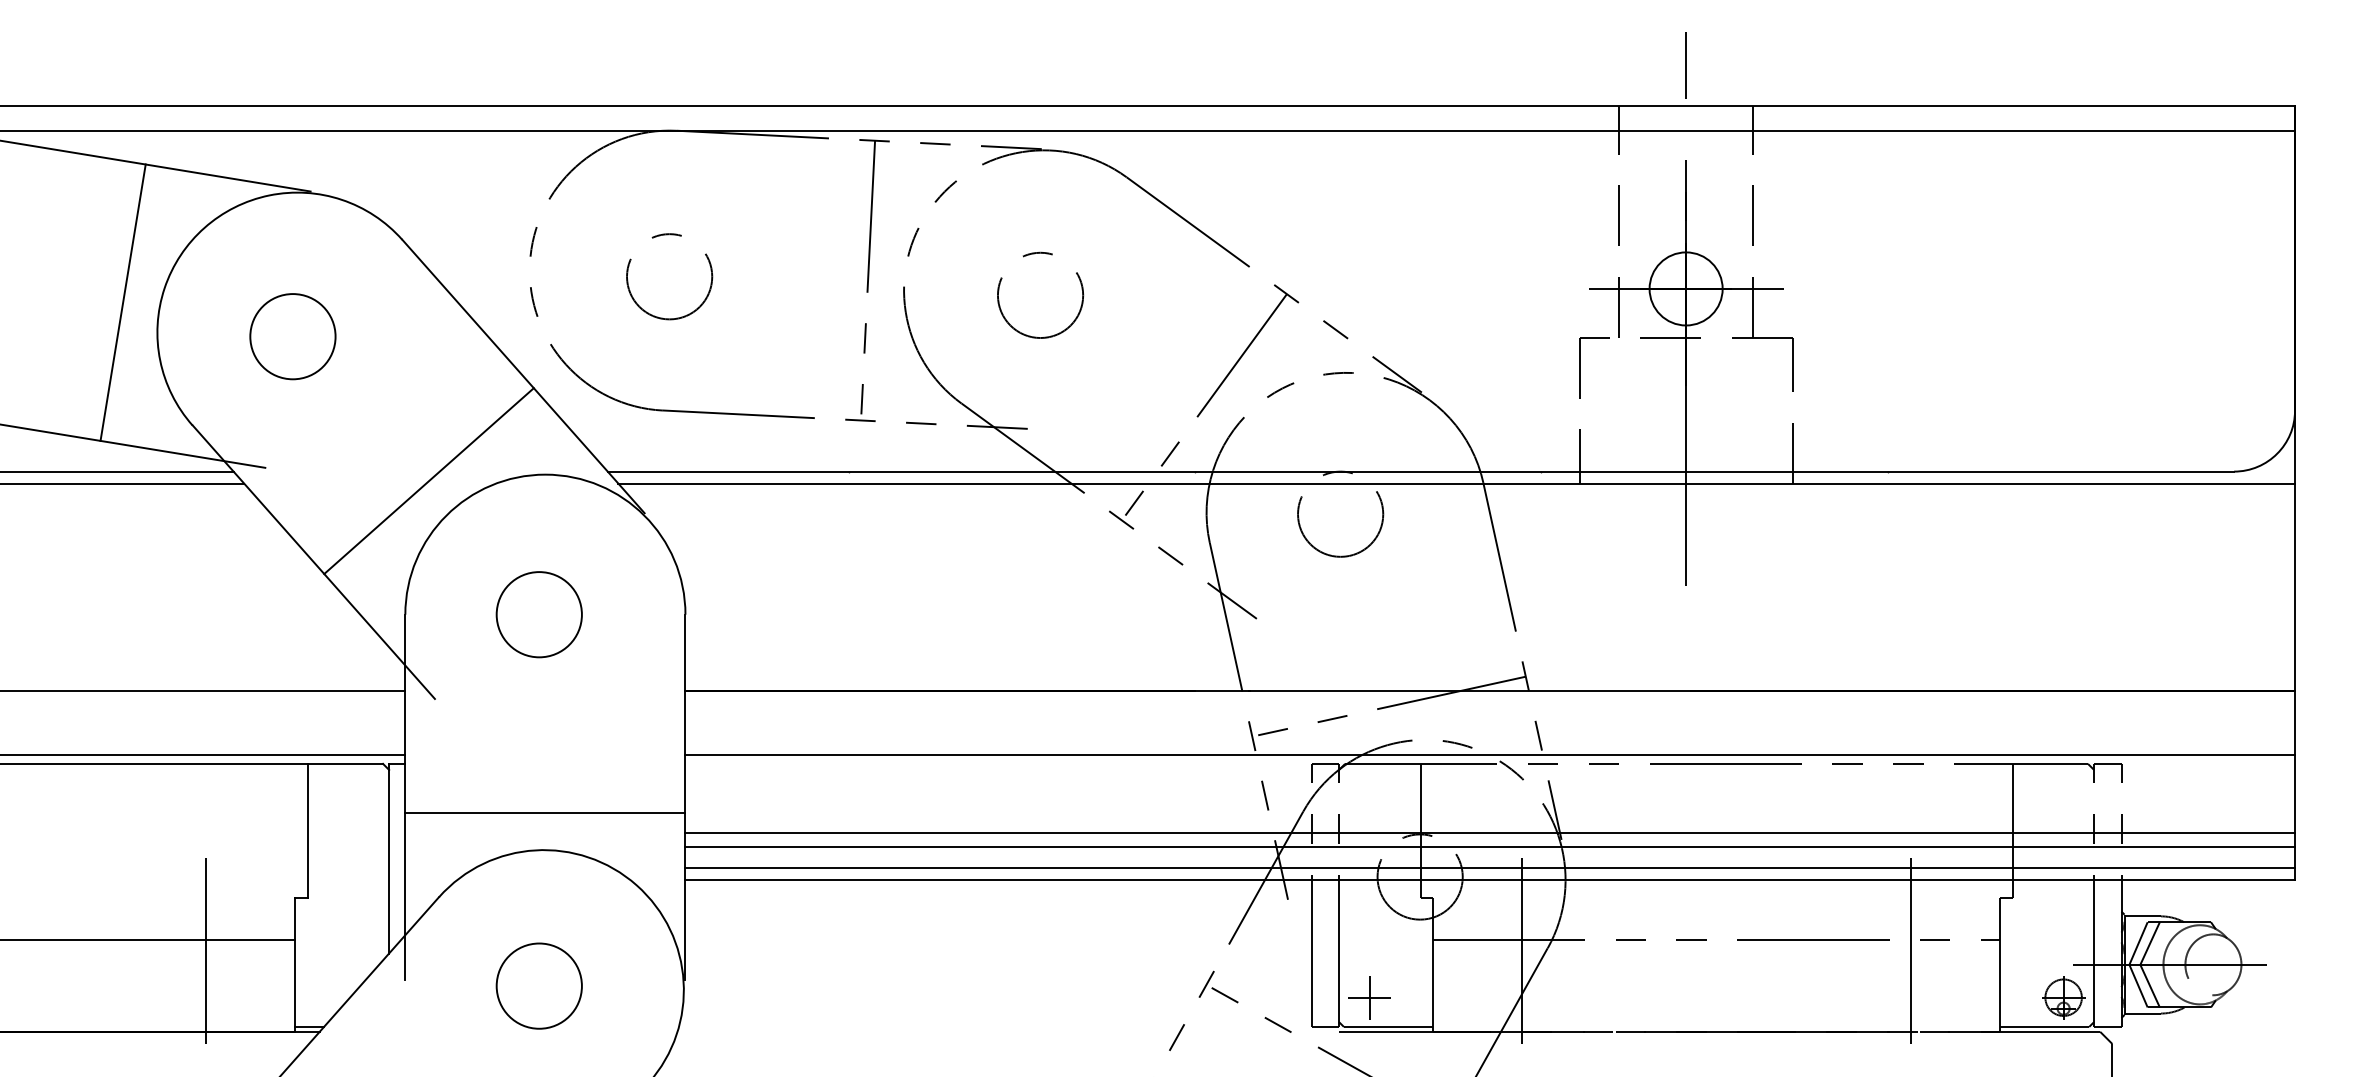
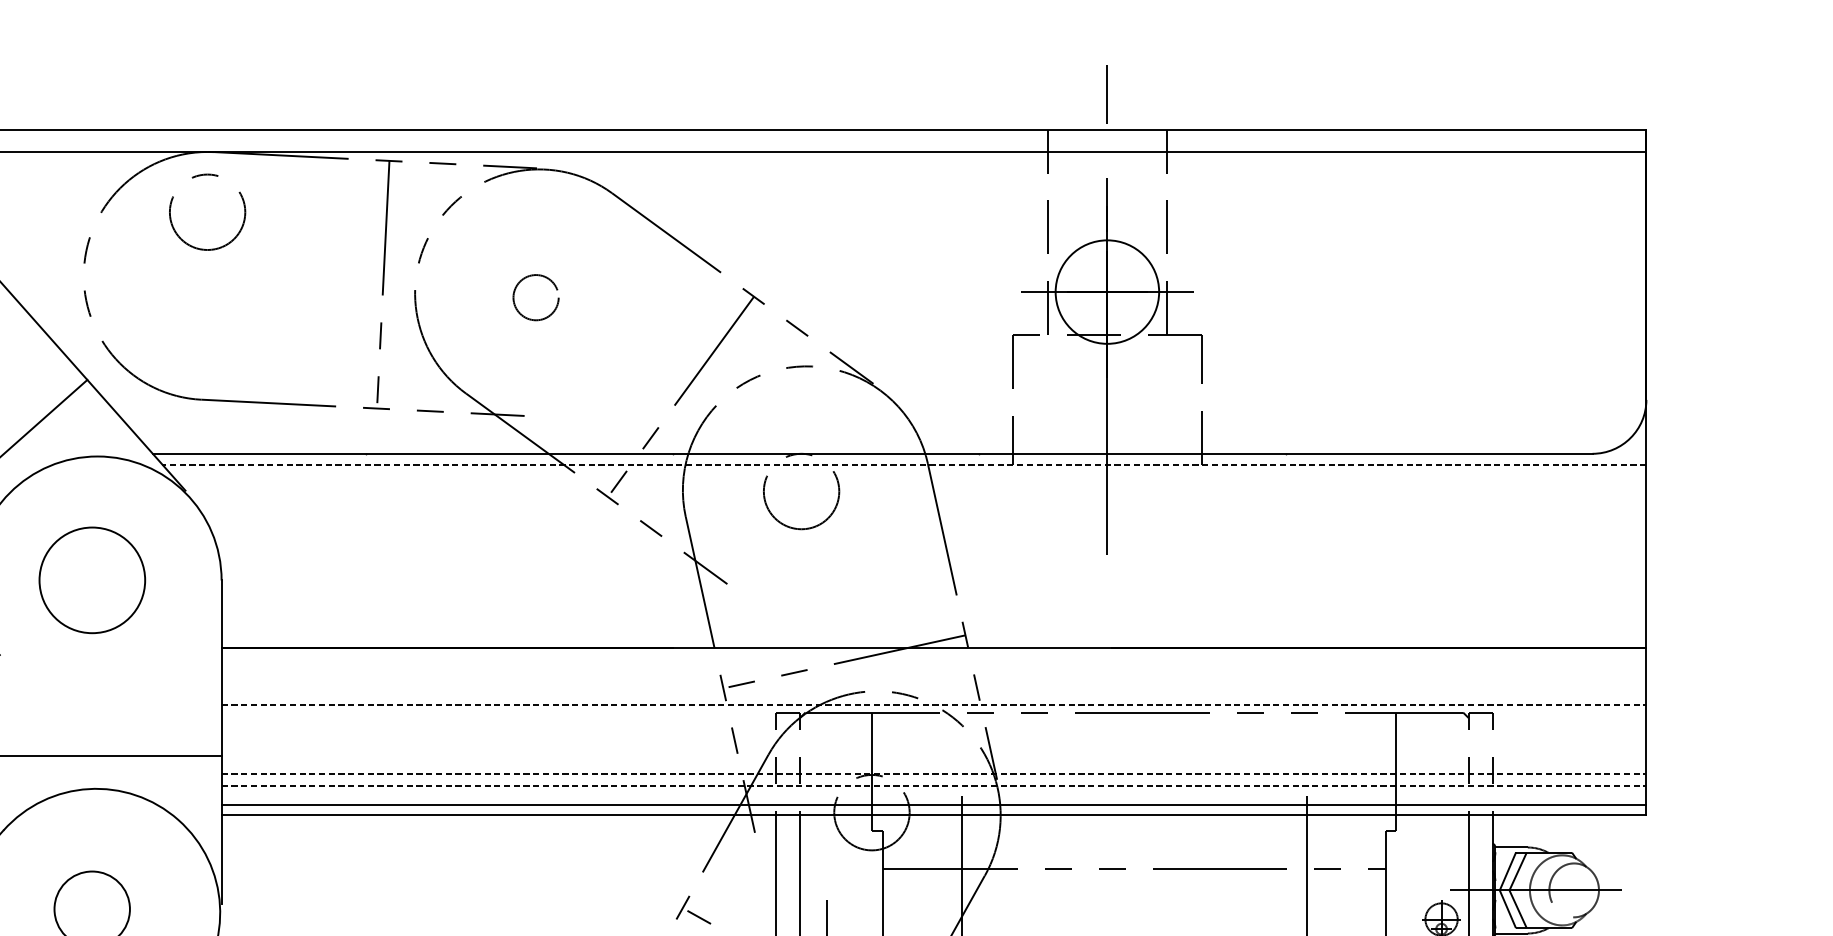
circle: (669, 276) -> (207, 212), moved
circle: (1685, 288) -> (1106, 291), size x1.6
circle: (1040, 294) -> (535, 297), size x0.6
line: (1456, 483) -> (904, 464), solid -> dashed
circle: (538, 614) -> (91, 580), size x1.4
line: (1490, 755) -> (934, 705), solid -> dashed
line: (1490, 833) -> (934, 774), solid -> dashed
line: (1490, 846) -> (934, 785), solid -> dashed
line: (1369, 997) -> (827, 919), removed

